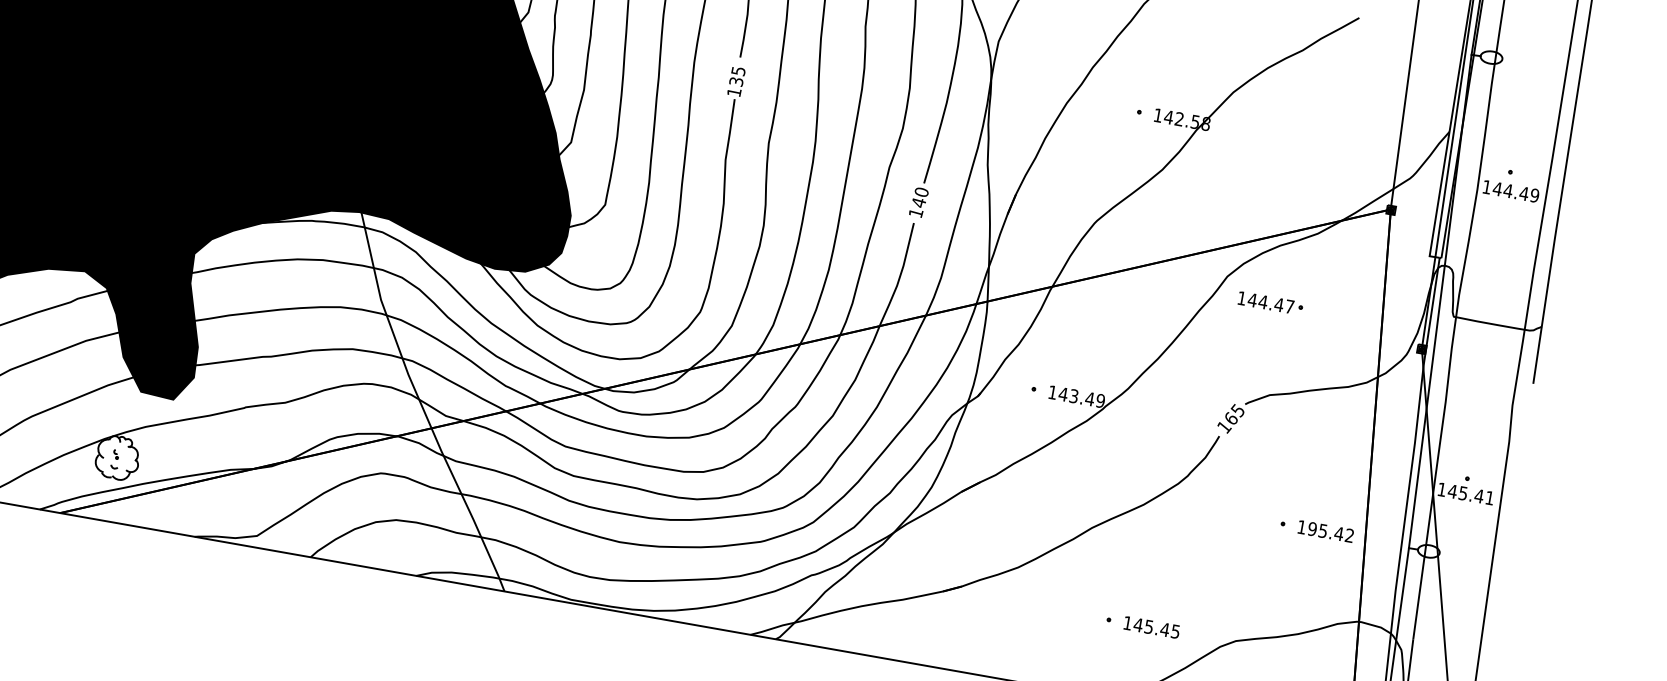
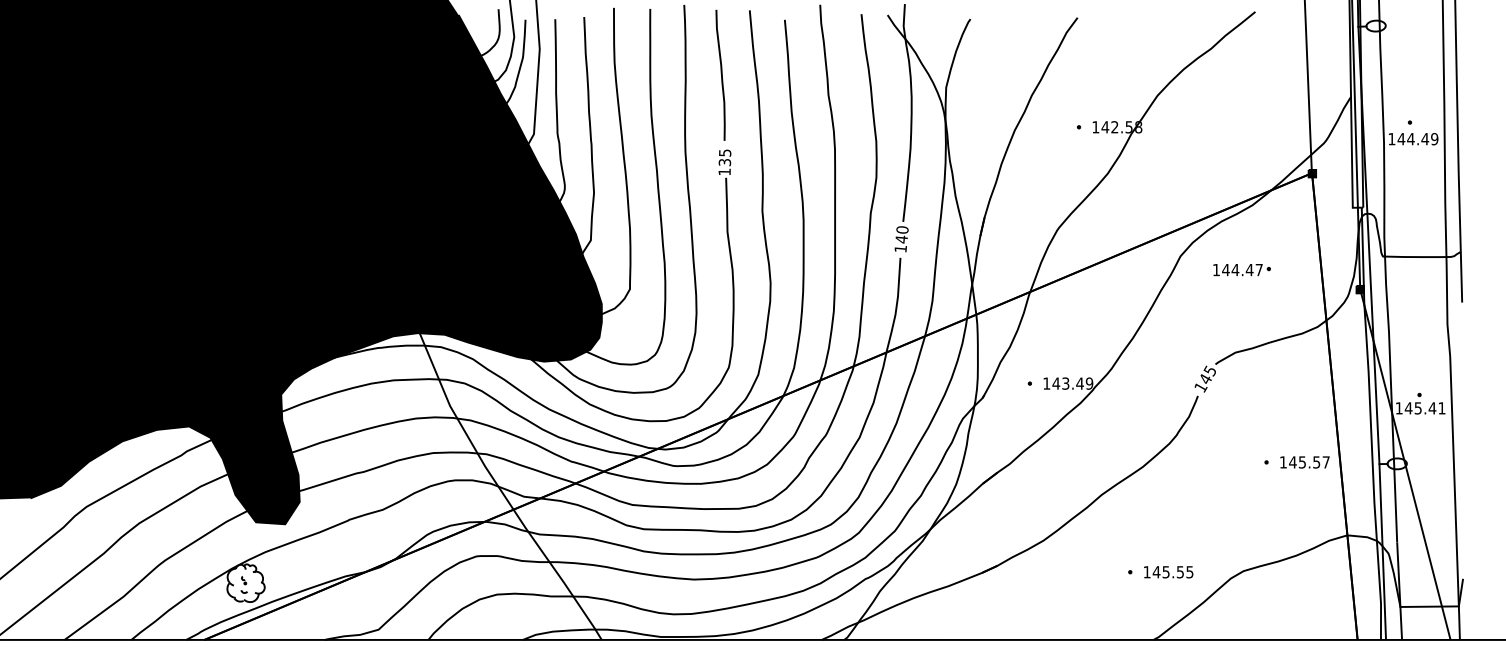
part: (1269, 303) -> (1241, 270), moved
text: (1231, 418) -> (1205, 378), 165 -> 145
text: (1331, 532) -> (1309, 462), 195.42 -> 145.57
text: (1165, 630) -> (1180, 572), 145.45 -> 145.55

